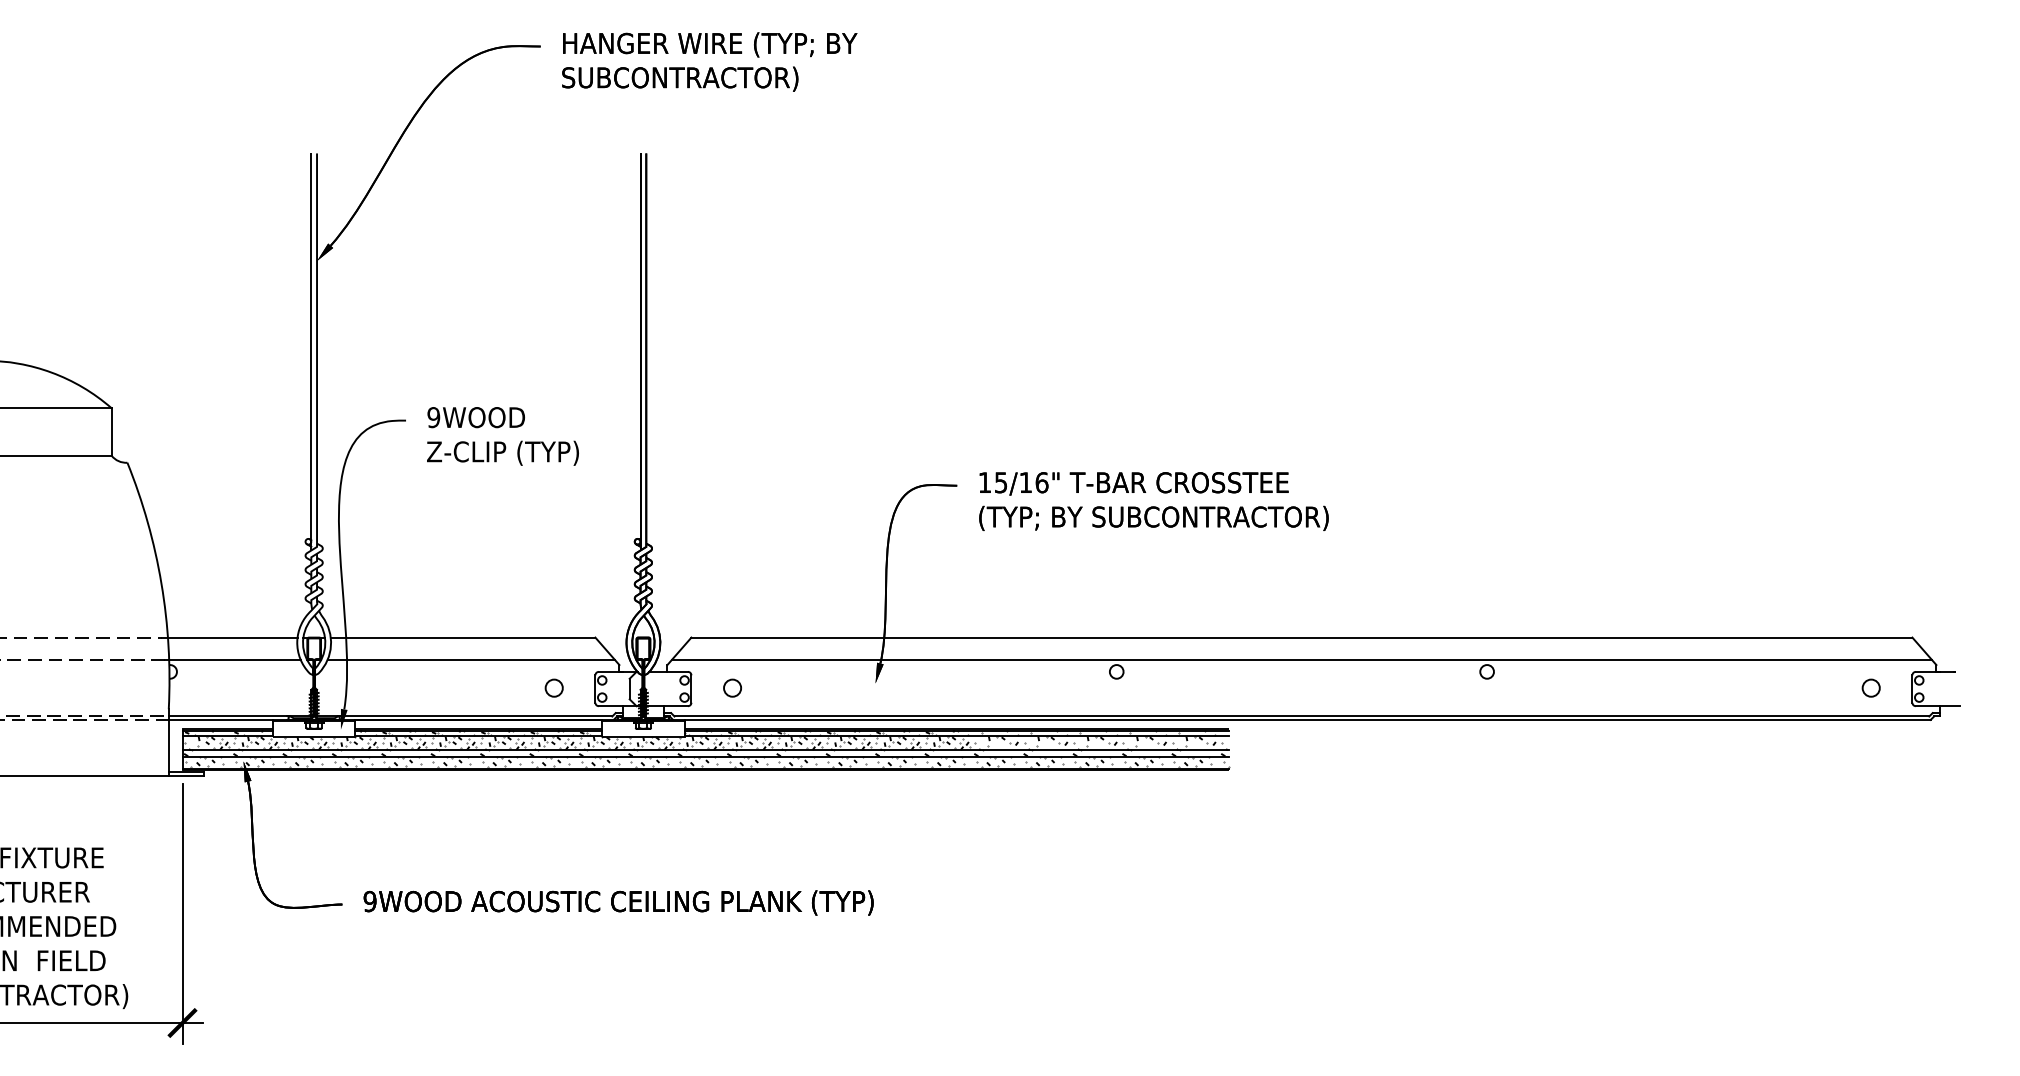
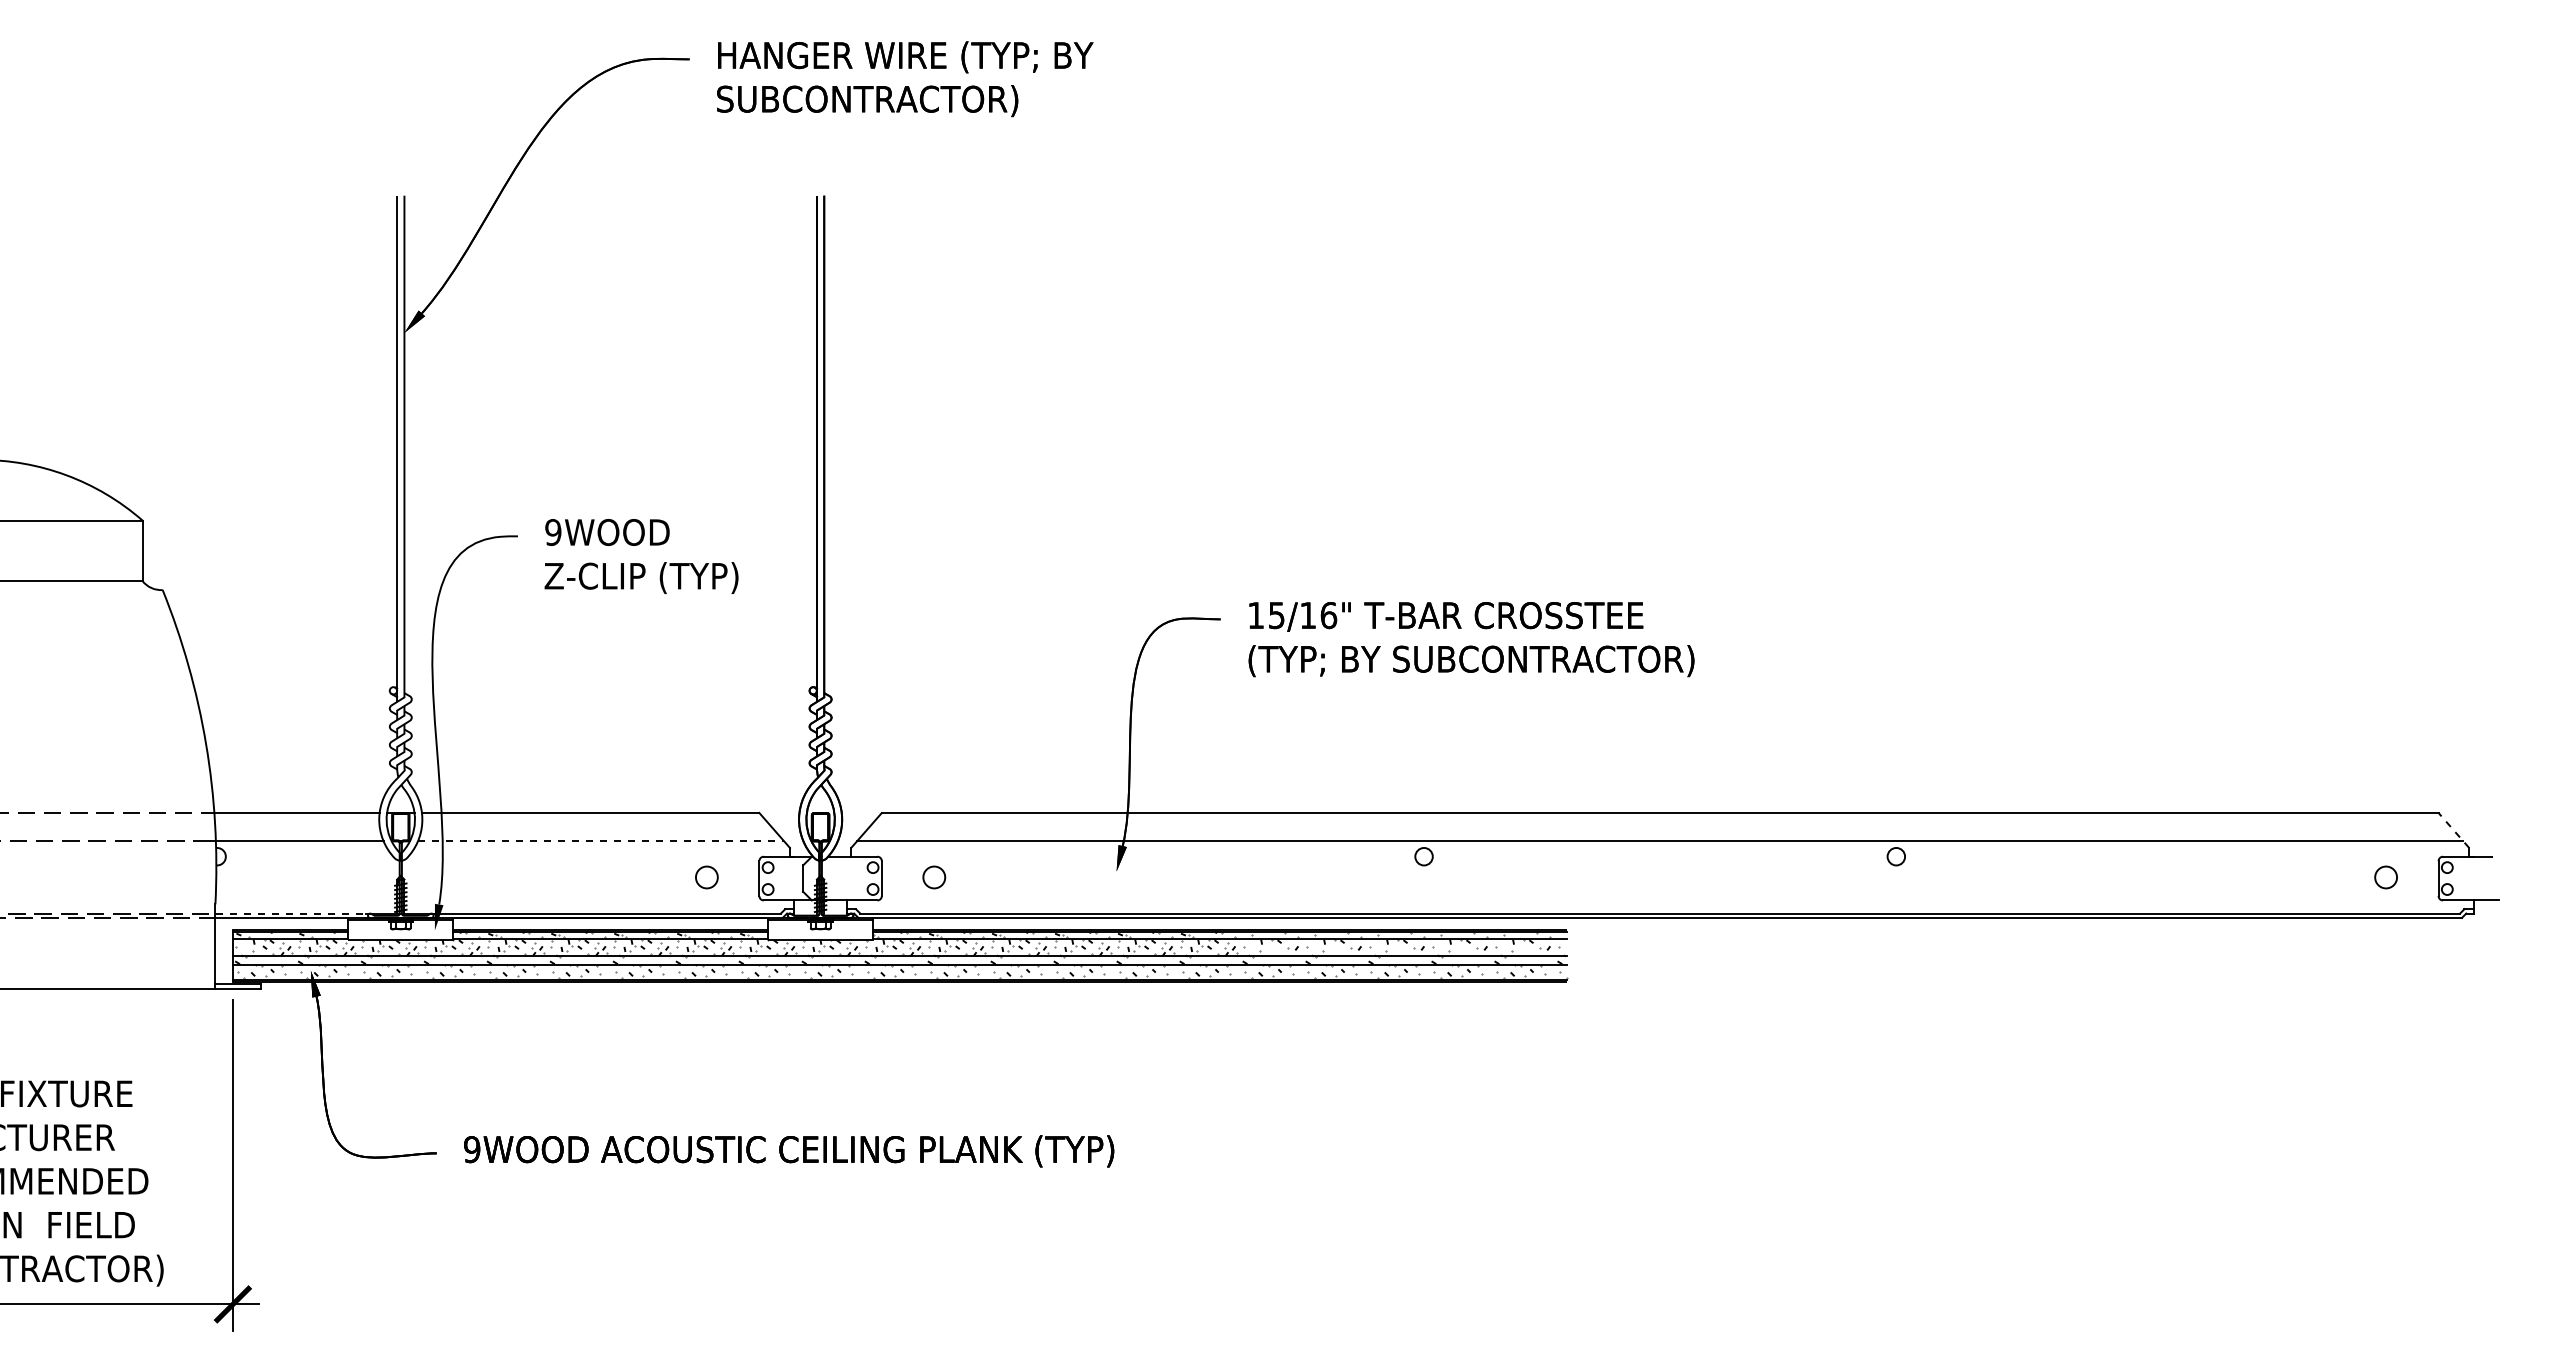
line: (1924, 651) -> (2453, 830), solid -> dashed
line: (471, 659) -> (601, 841), solid -> dashed
line: (230, 716) -> (293, 913), solid -> dashed

